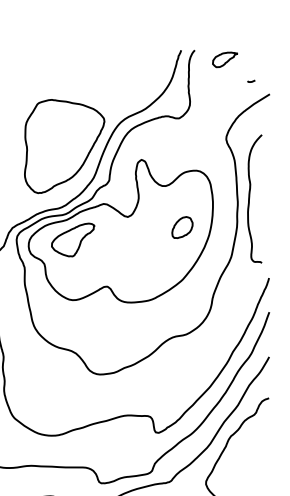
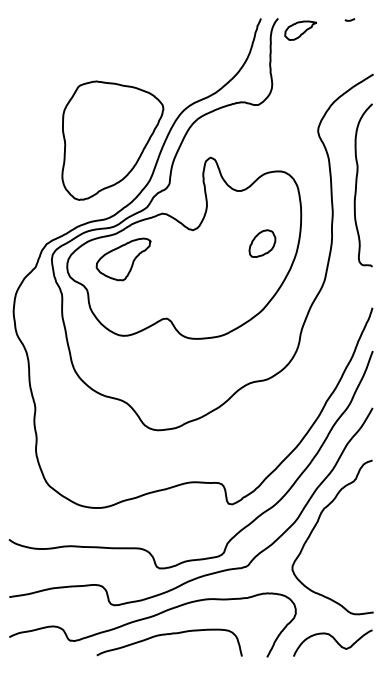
part: (225, 59) -> (300, 30), moved
line: (250, 81) -> (349, 19), moved
curve: (250, 197) -> (357, 183), moved

